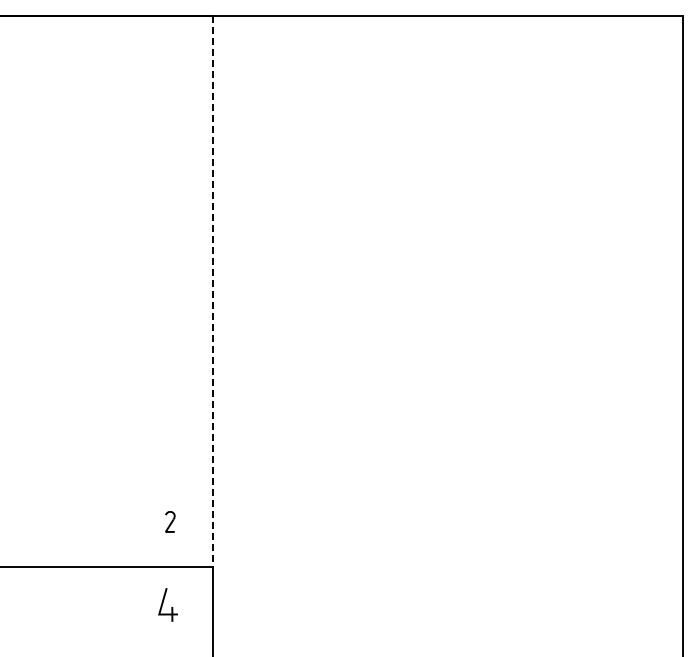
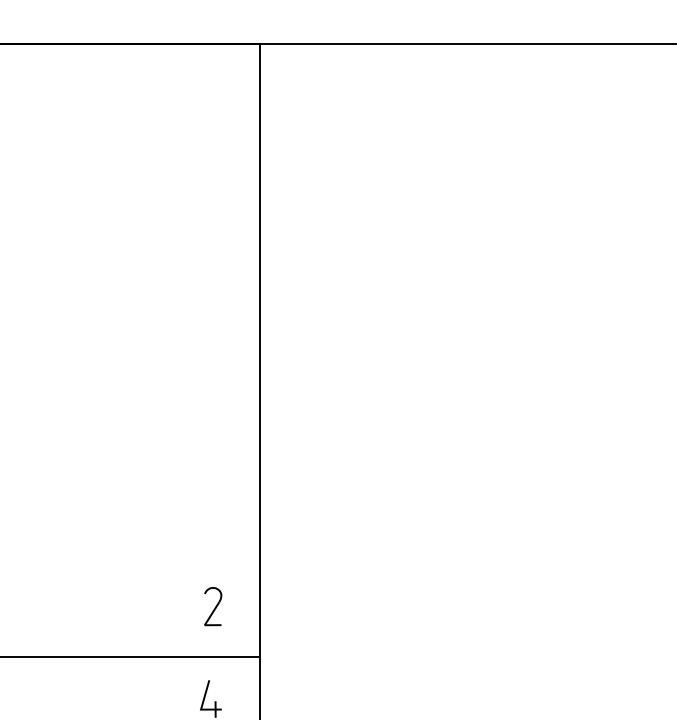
line: (212, 291) -> (260, 350), dashed -> solid
part: (170, 521) -> (213, 606), size x1.67

